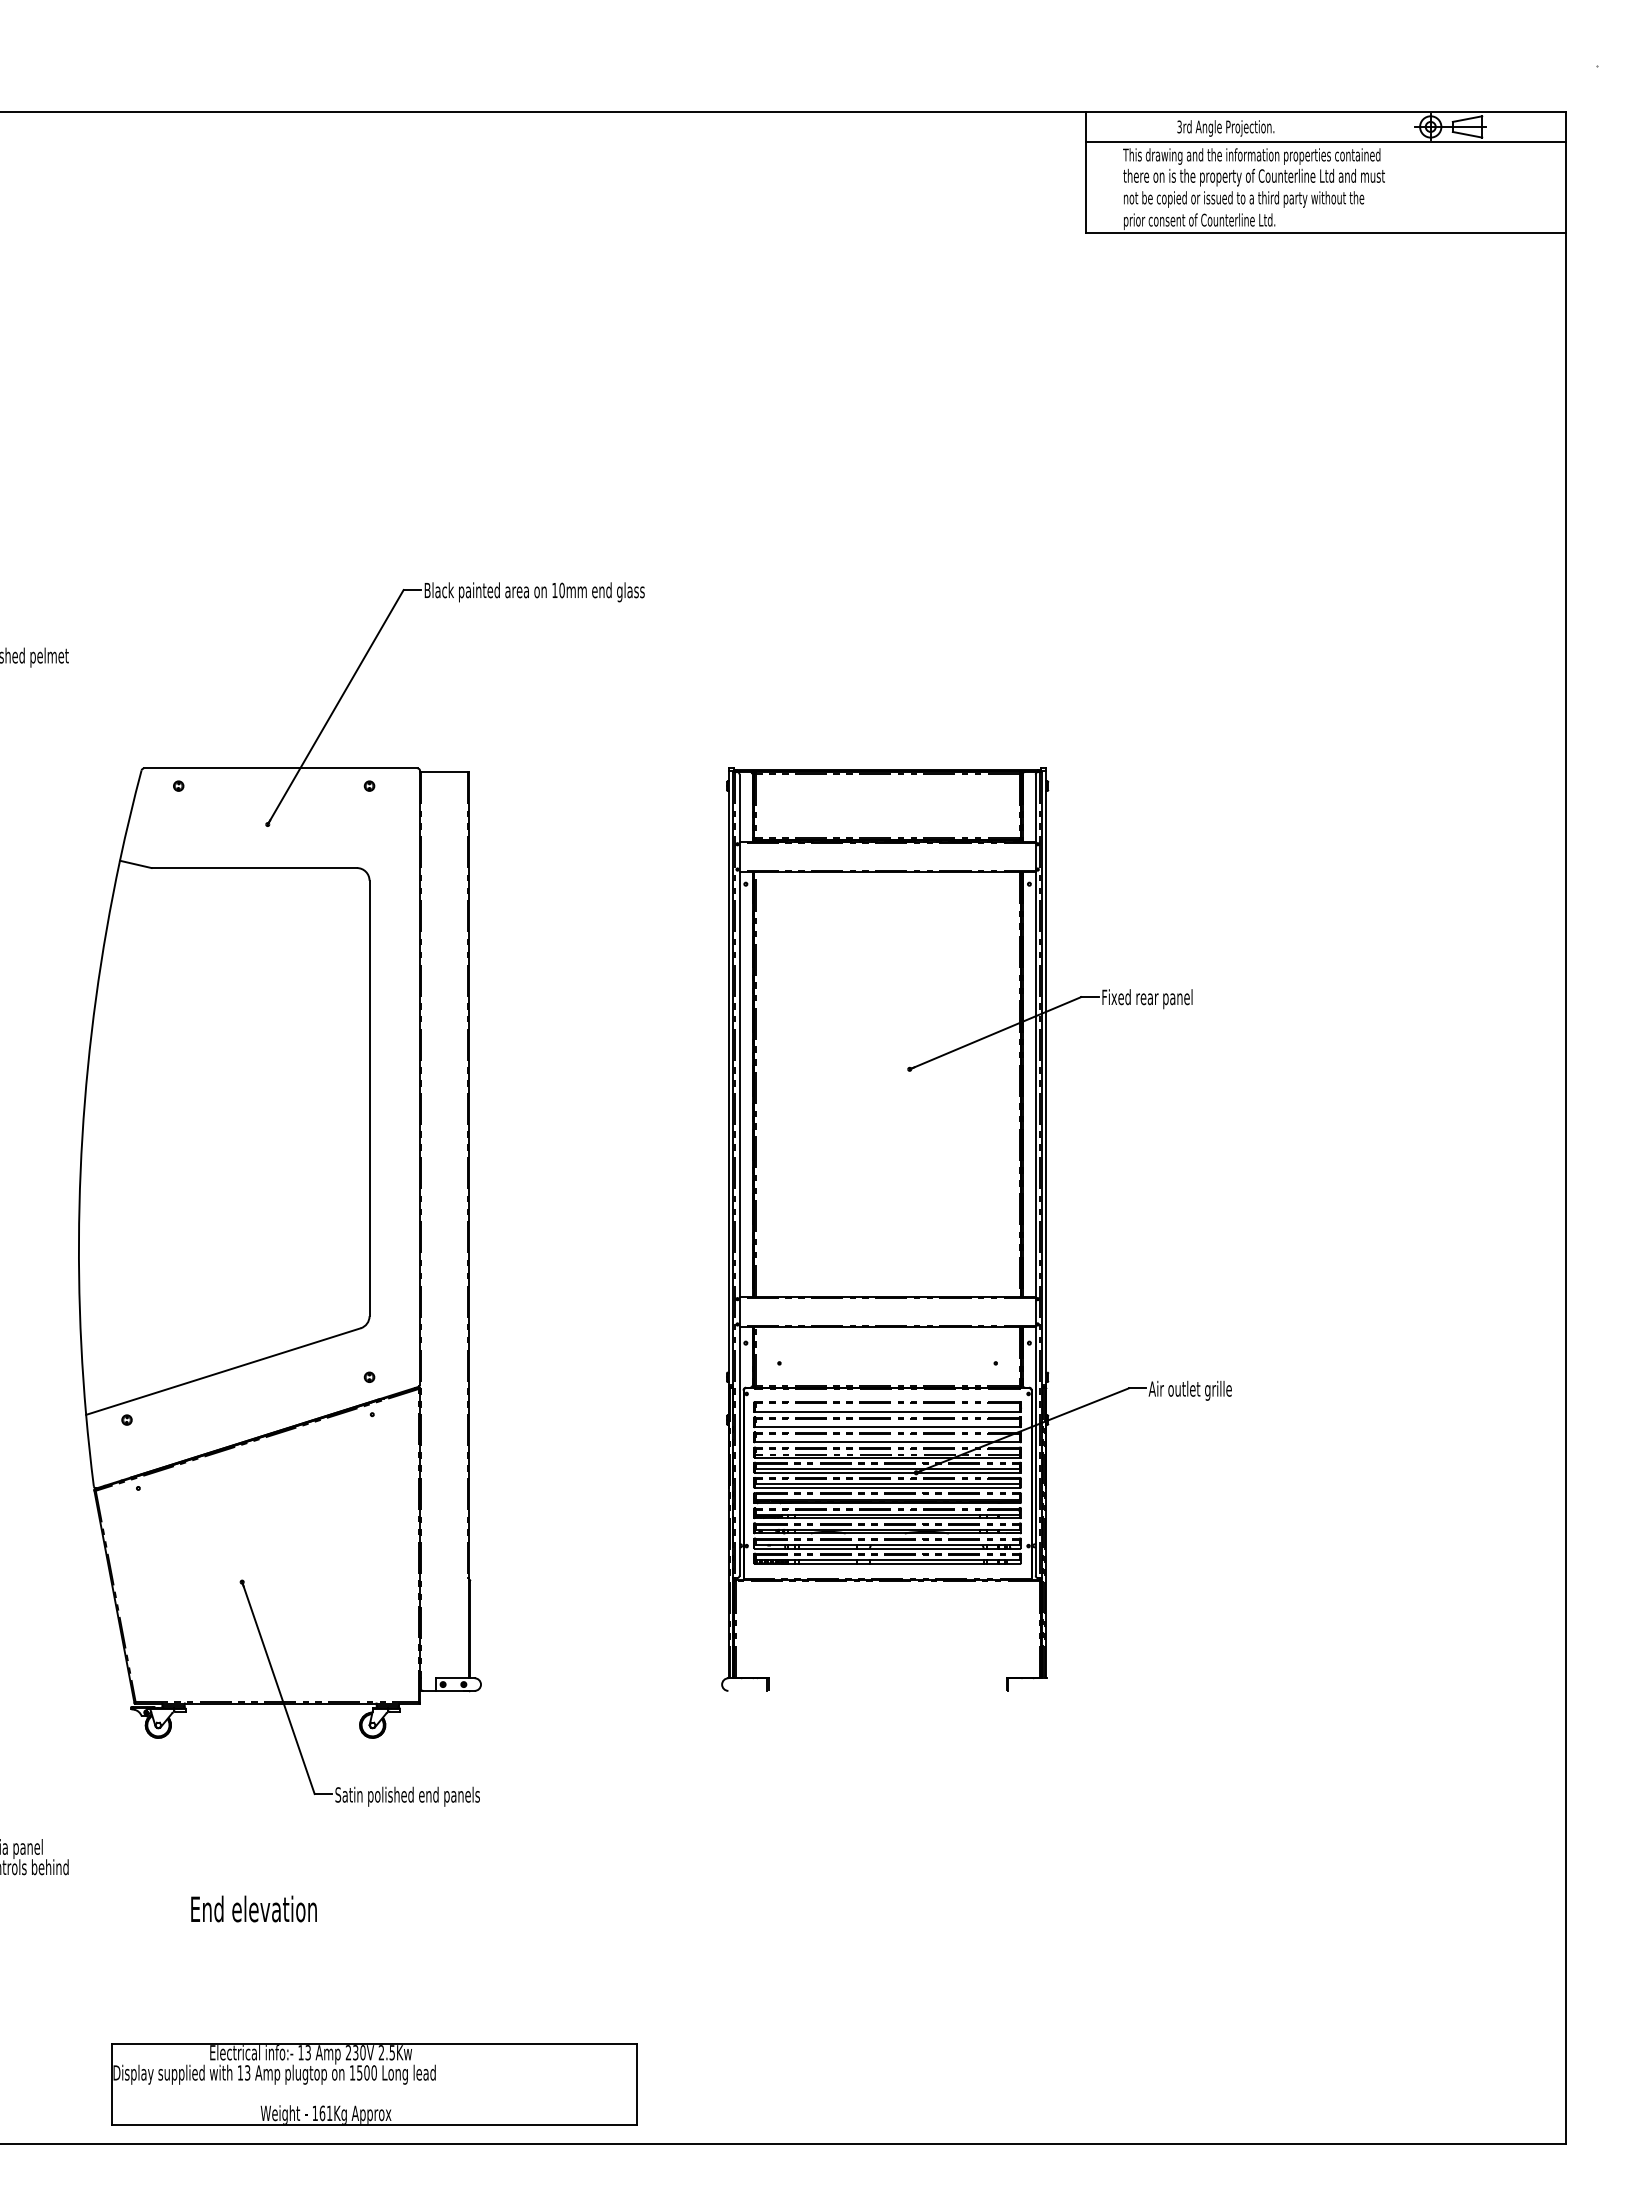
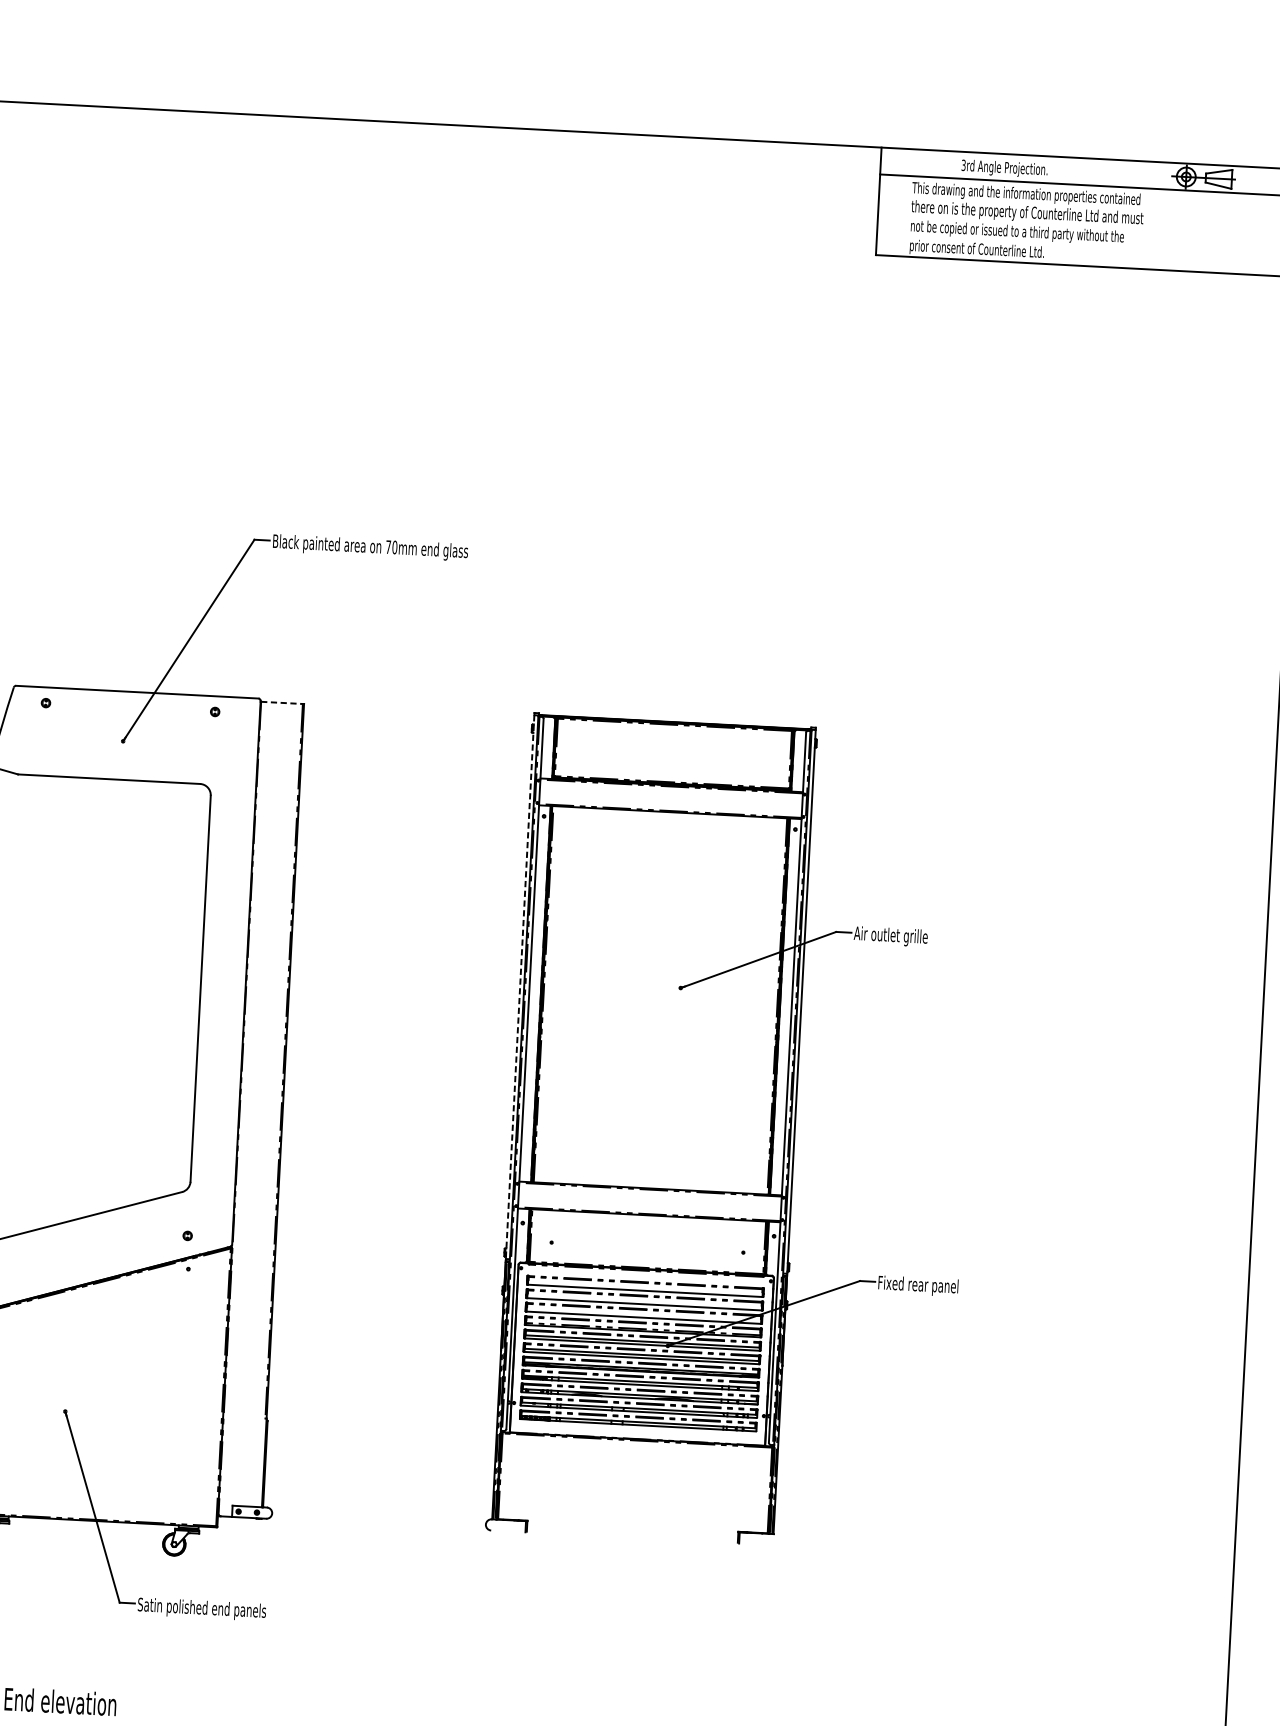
text: (554, 590) -> (388, 547), 10mm -> 70mm
line: (444, 772) -> (282, 703), solid -> dashed
text: (1146, 999) -> (893, 937), Fixed rear panel -> Air outlet grille
line: (728, 1077) -> (519, 986), solid -> dashed
text: (1193, 1390) -> (917, 1285), Air outlet grille -> Fixed rear panel

